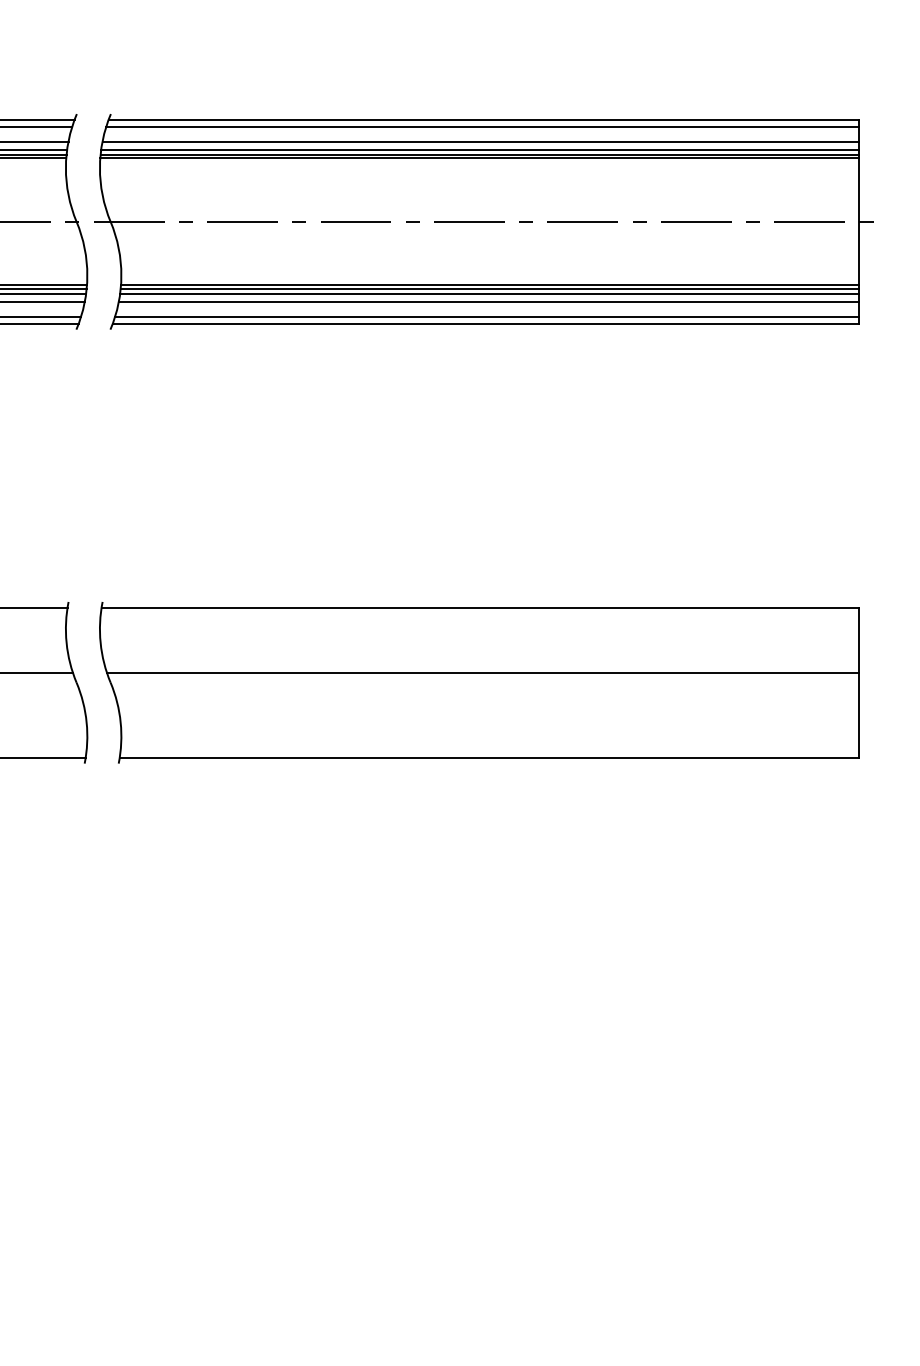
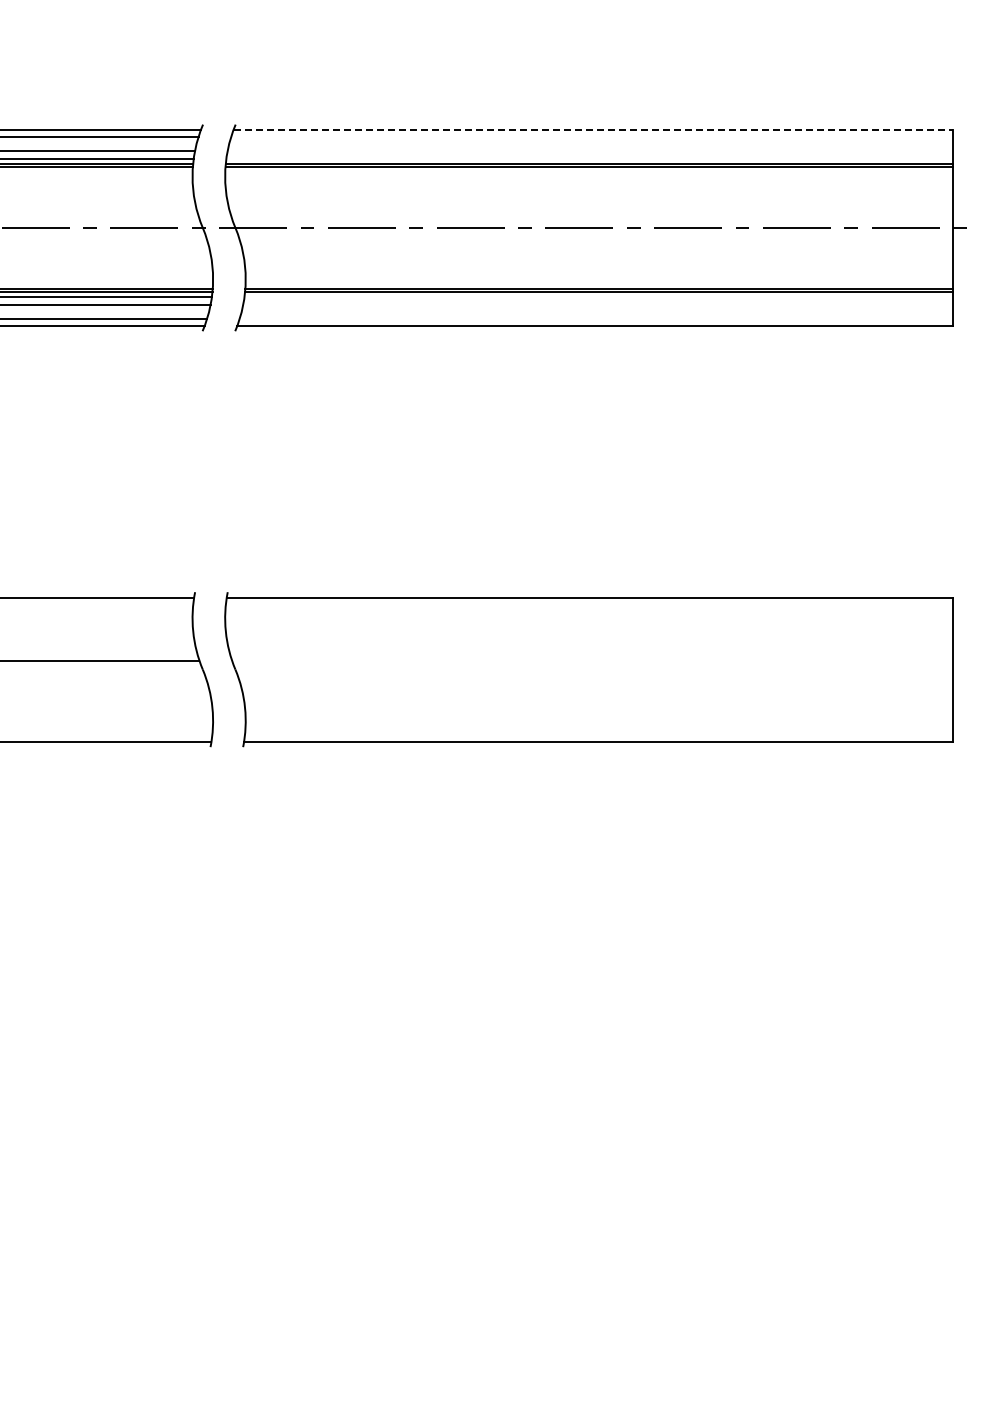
line: (484, 120) -> (593, 130), solid -> dashed
line: (483, 126) -> (592, 136), removed
line: (481, 141) -> (590, 150), removed
line: (480, 149) -> (589, 158), removed
line: (489, 294) -> (598, 297), removed
line: (489, 301) -> (598, 304), removed
line: (487, 317) -> (596, 319), removed
line: (483, 673) -> (592, 660), removed

